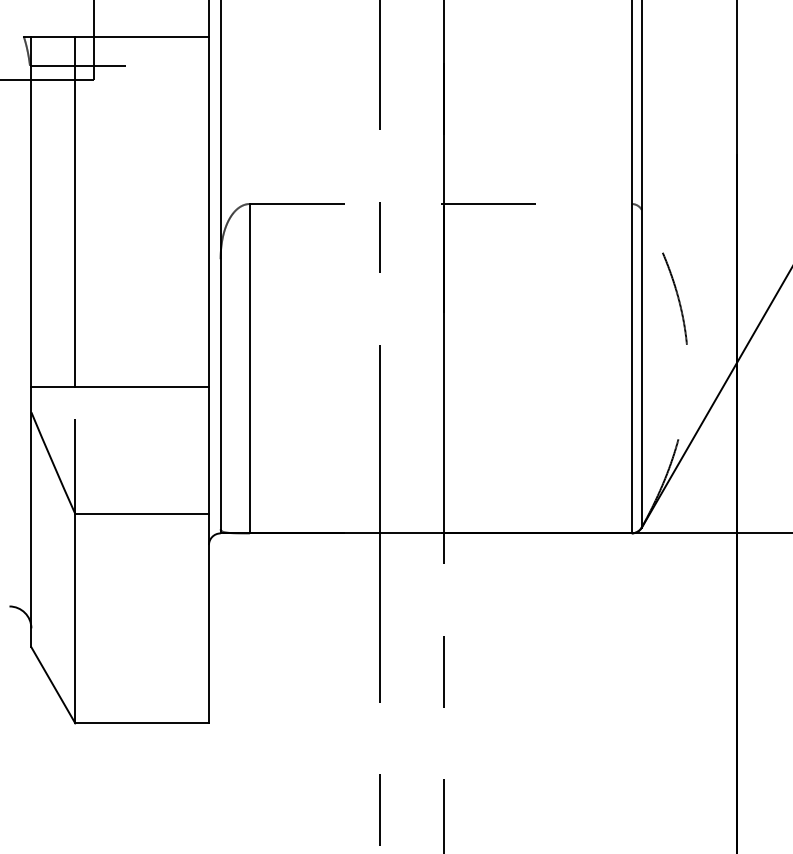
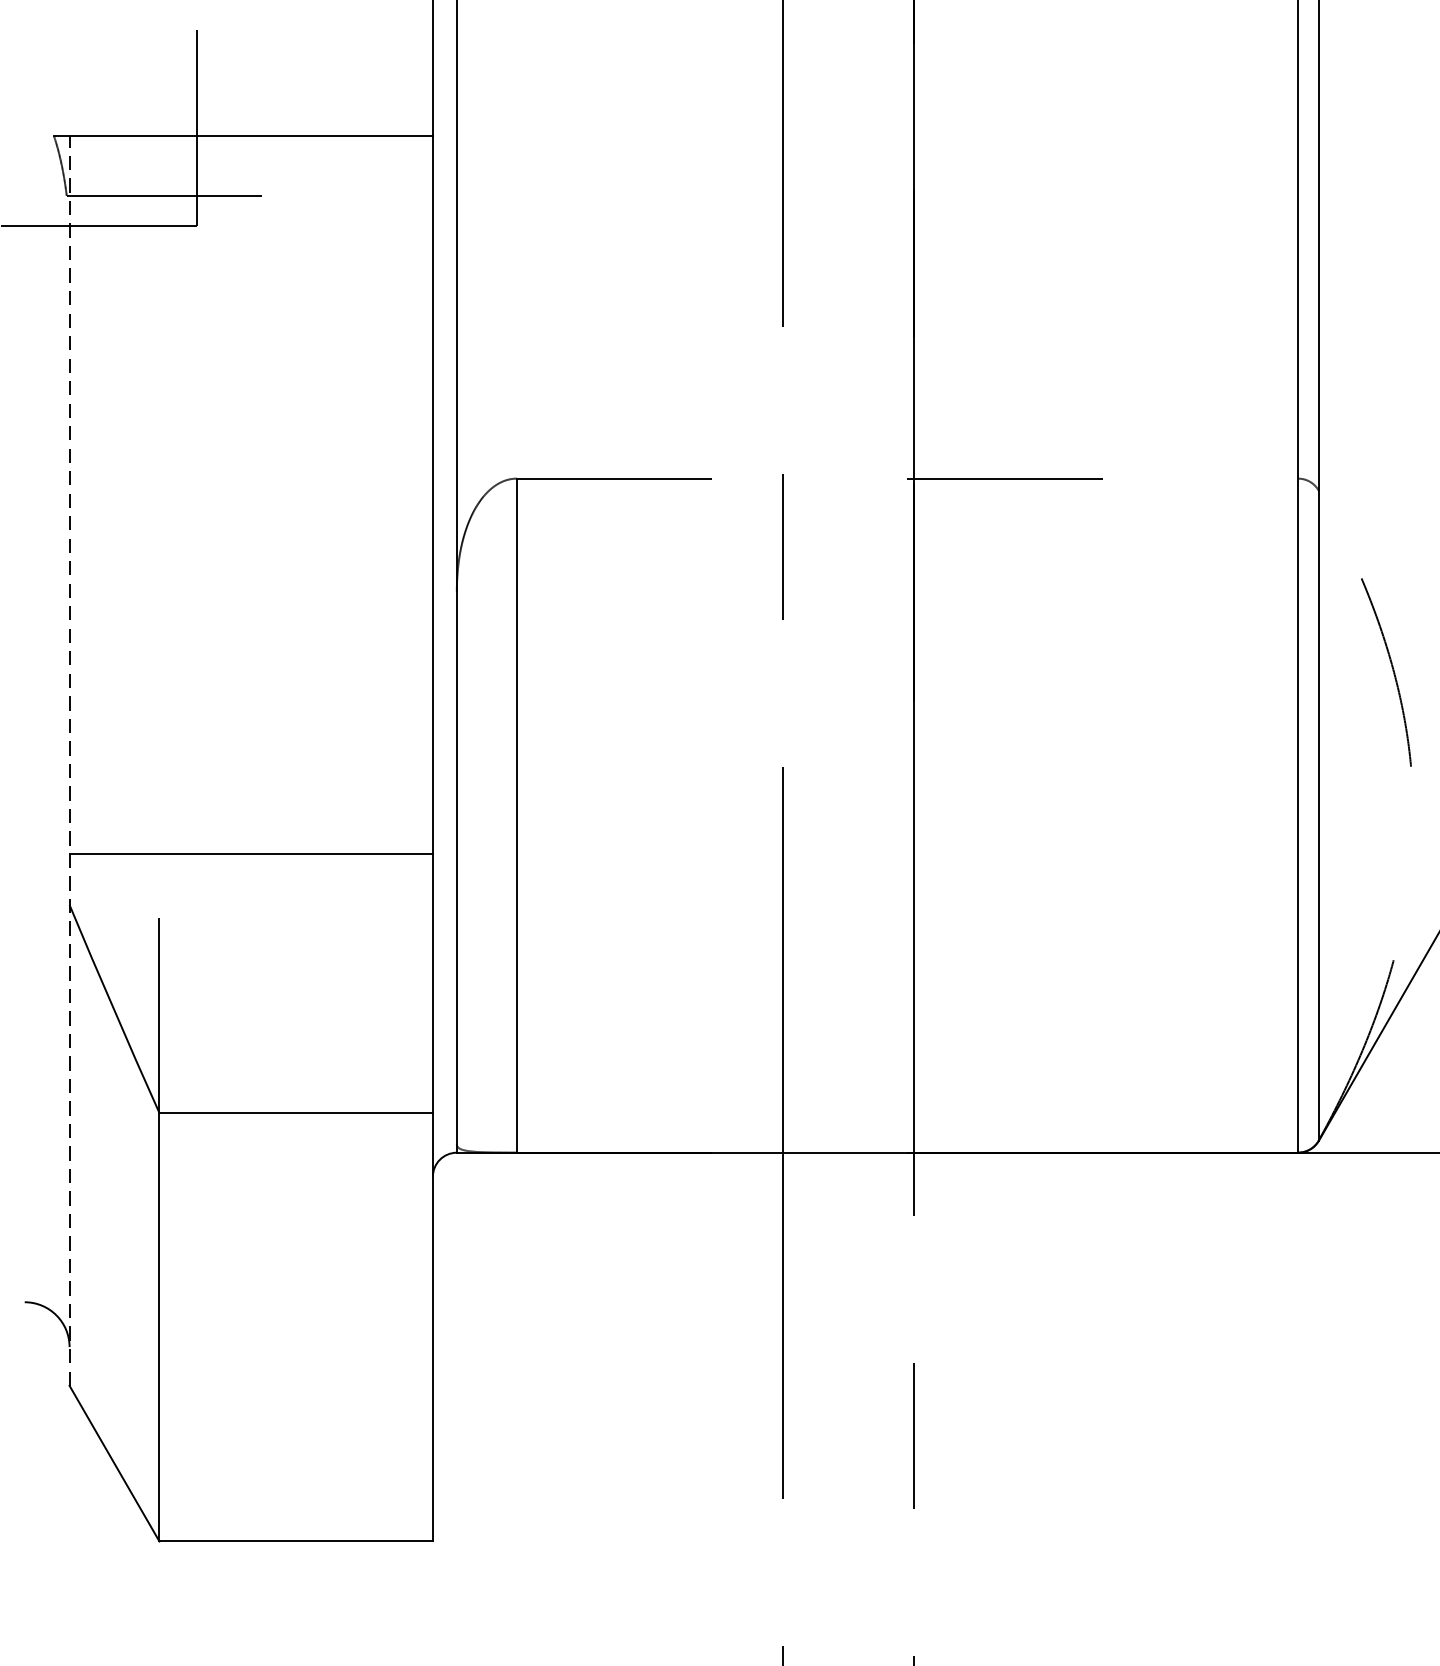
line: (75, 211) -> (159, 493), removed
line: (31, 341) -> (69, 760), solid -> dashed

